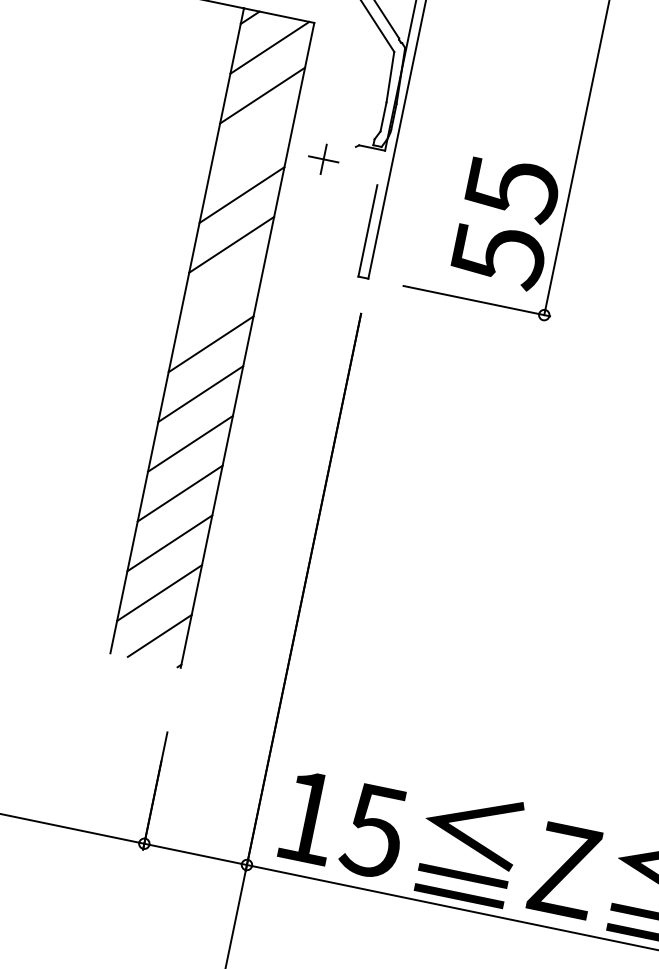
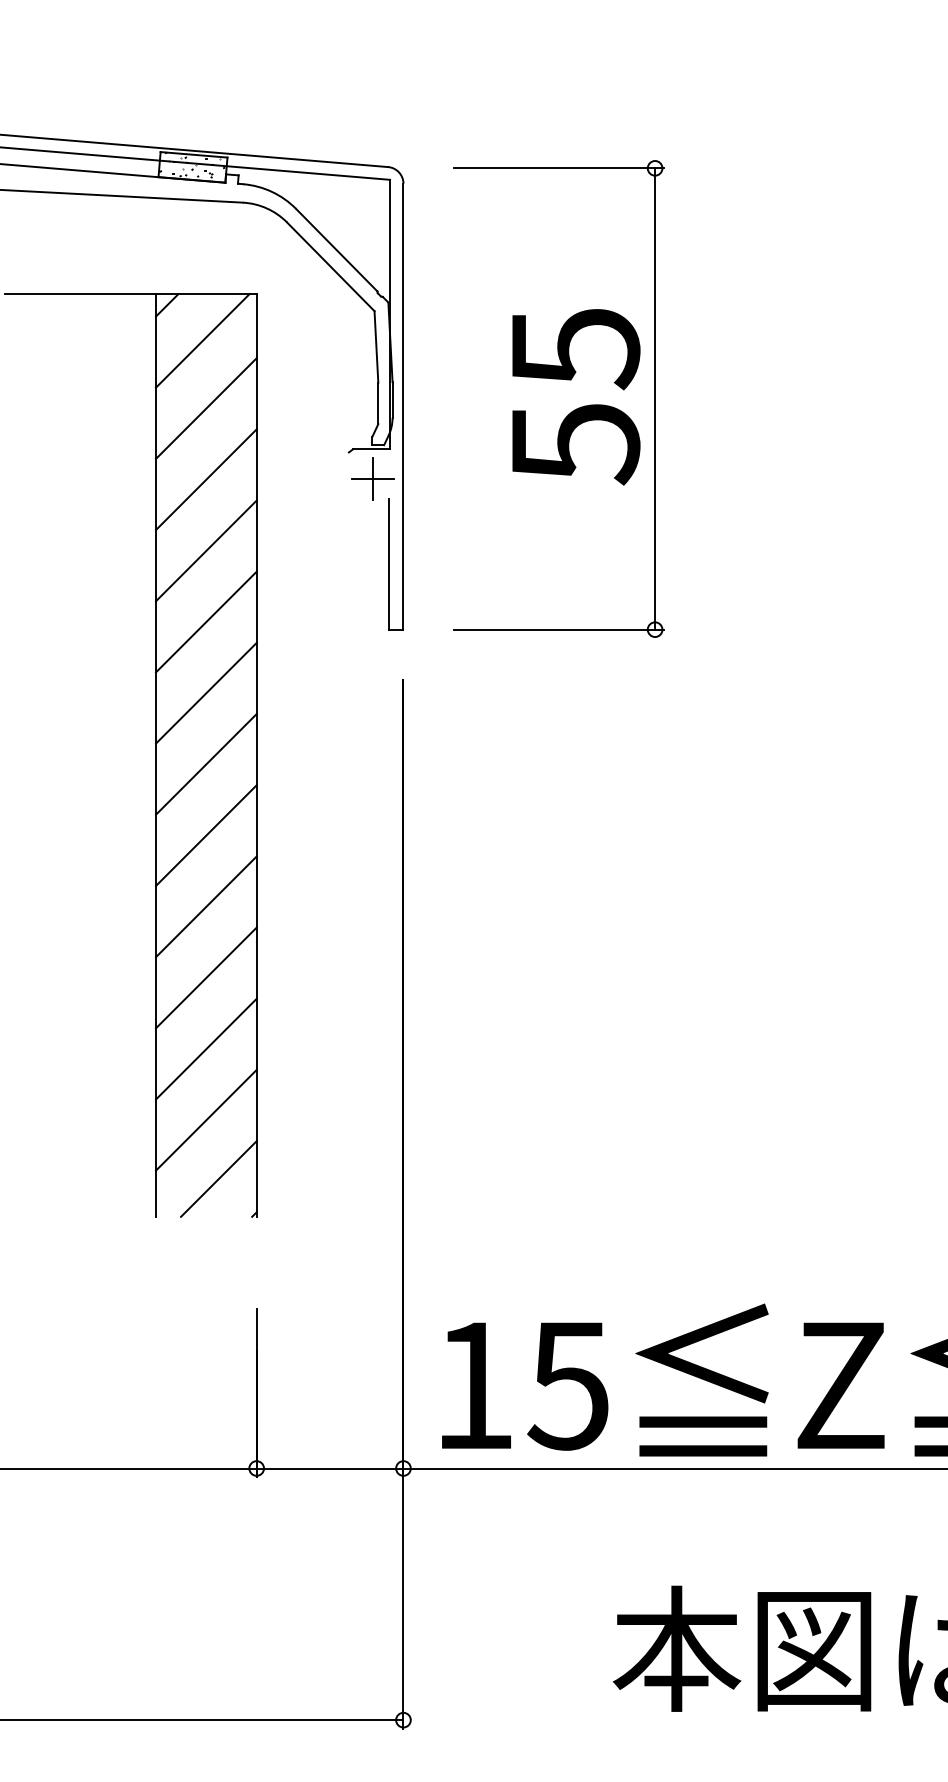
line: (252, 145) -> (206, 479), added
part: (323, 159) -> (372, 478), moved
text: (505, 223) -> (576, 397), moved
line: (221, 294) -> (206, 692), added

